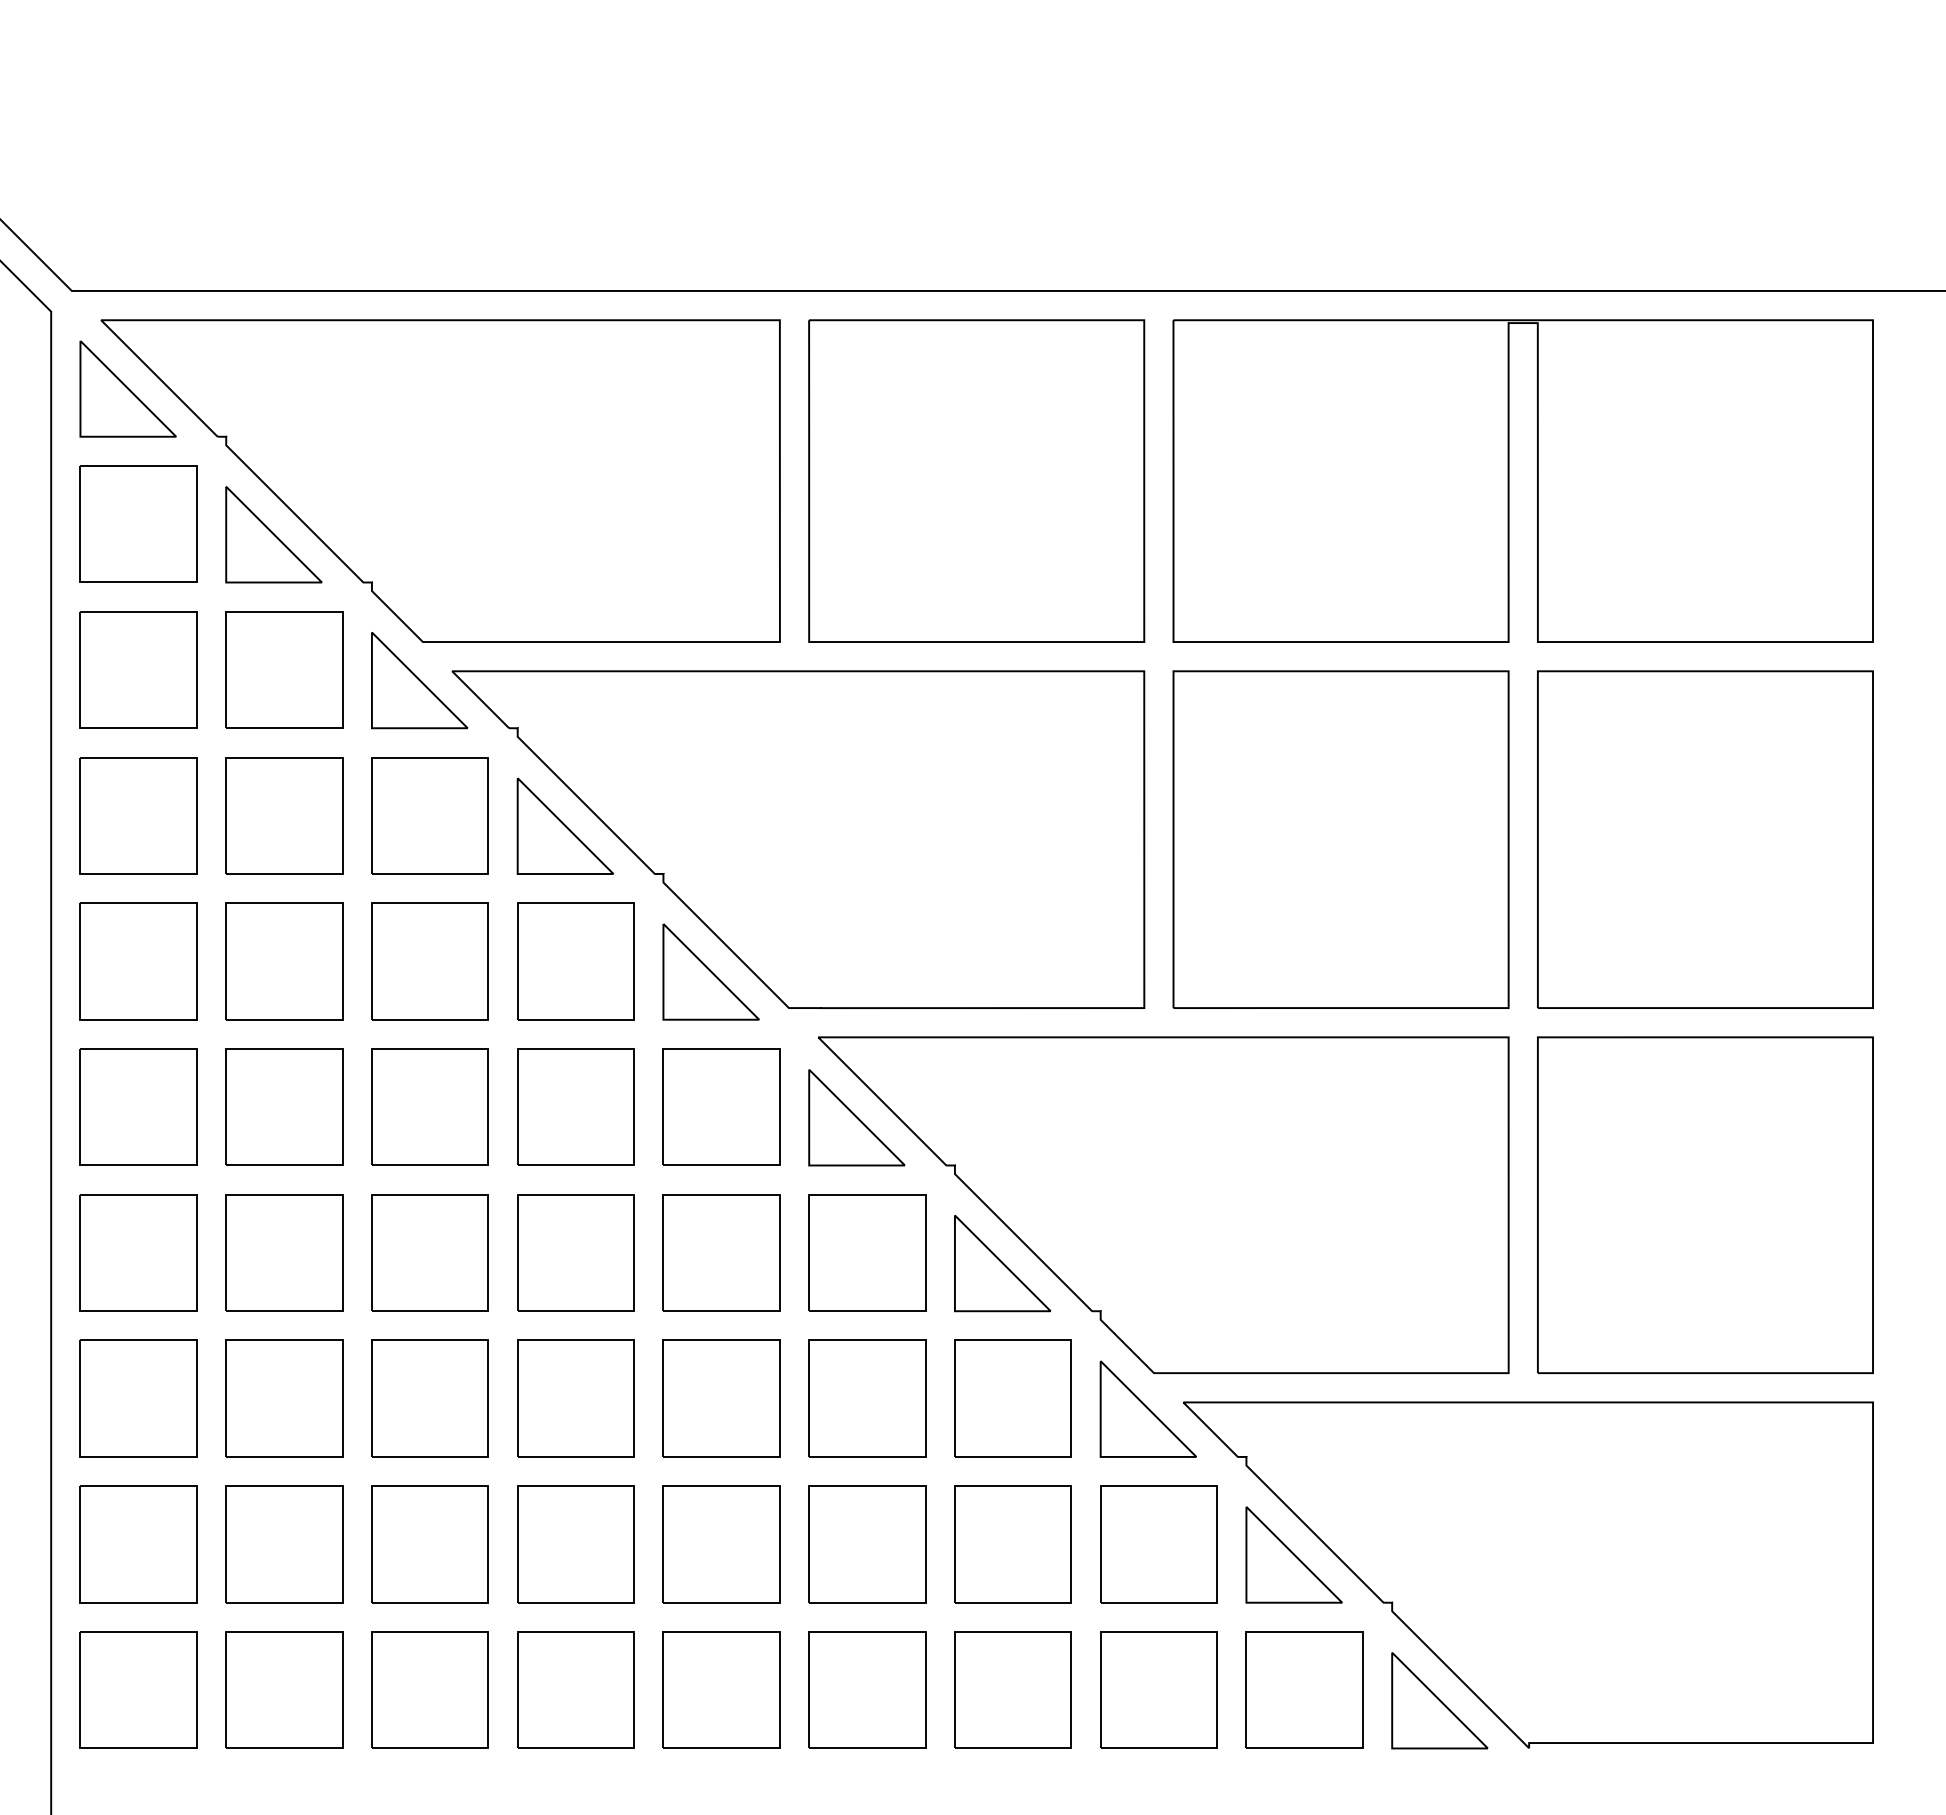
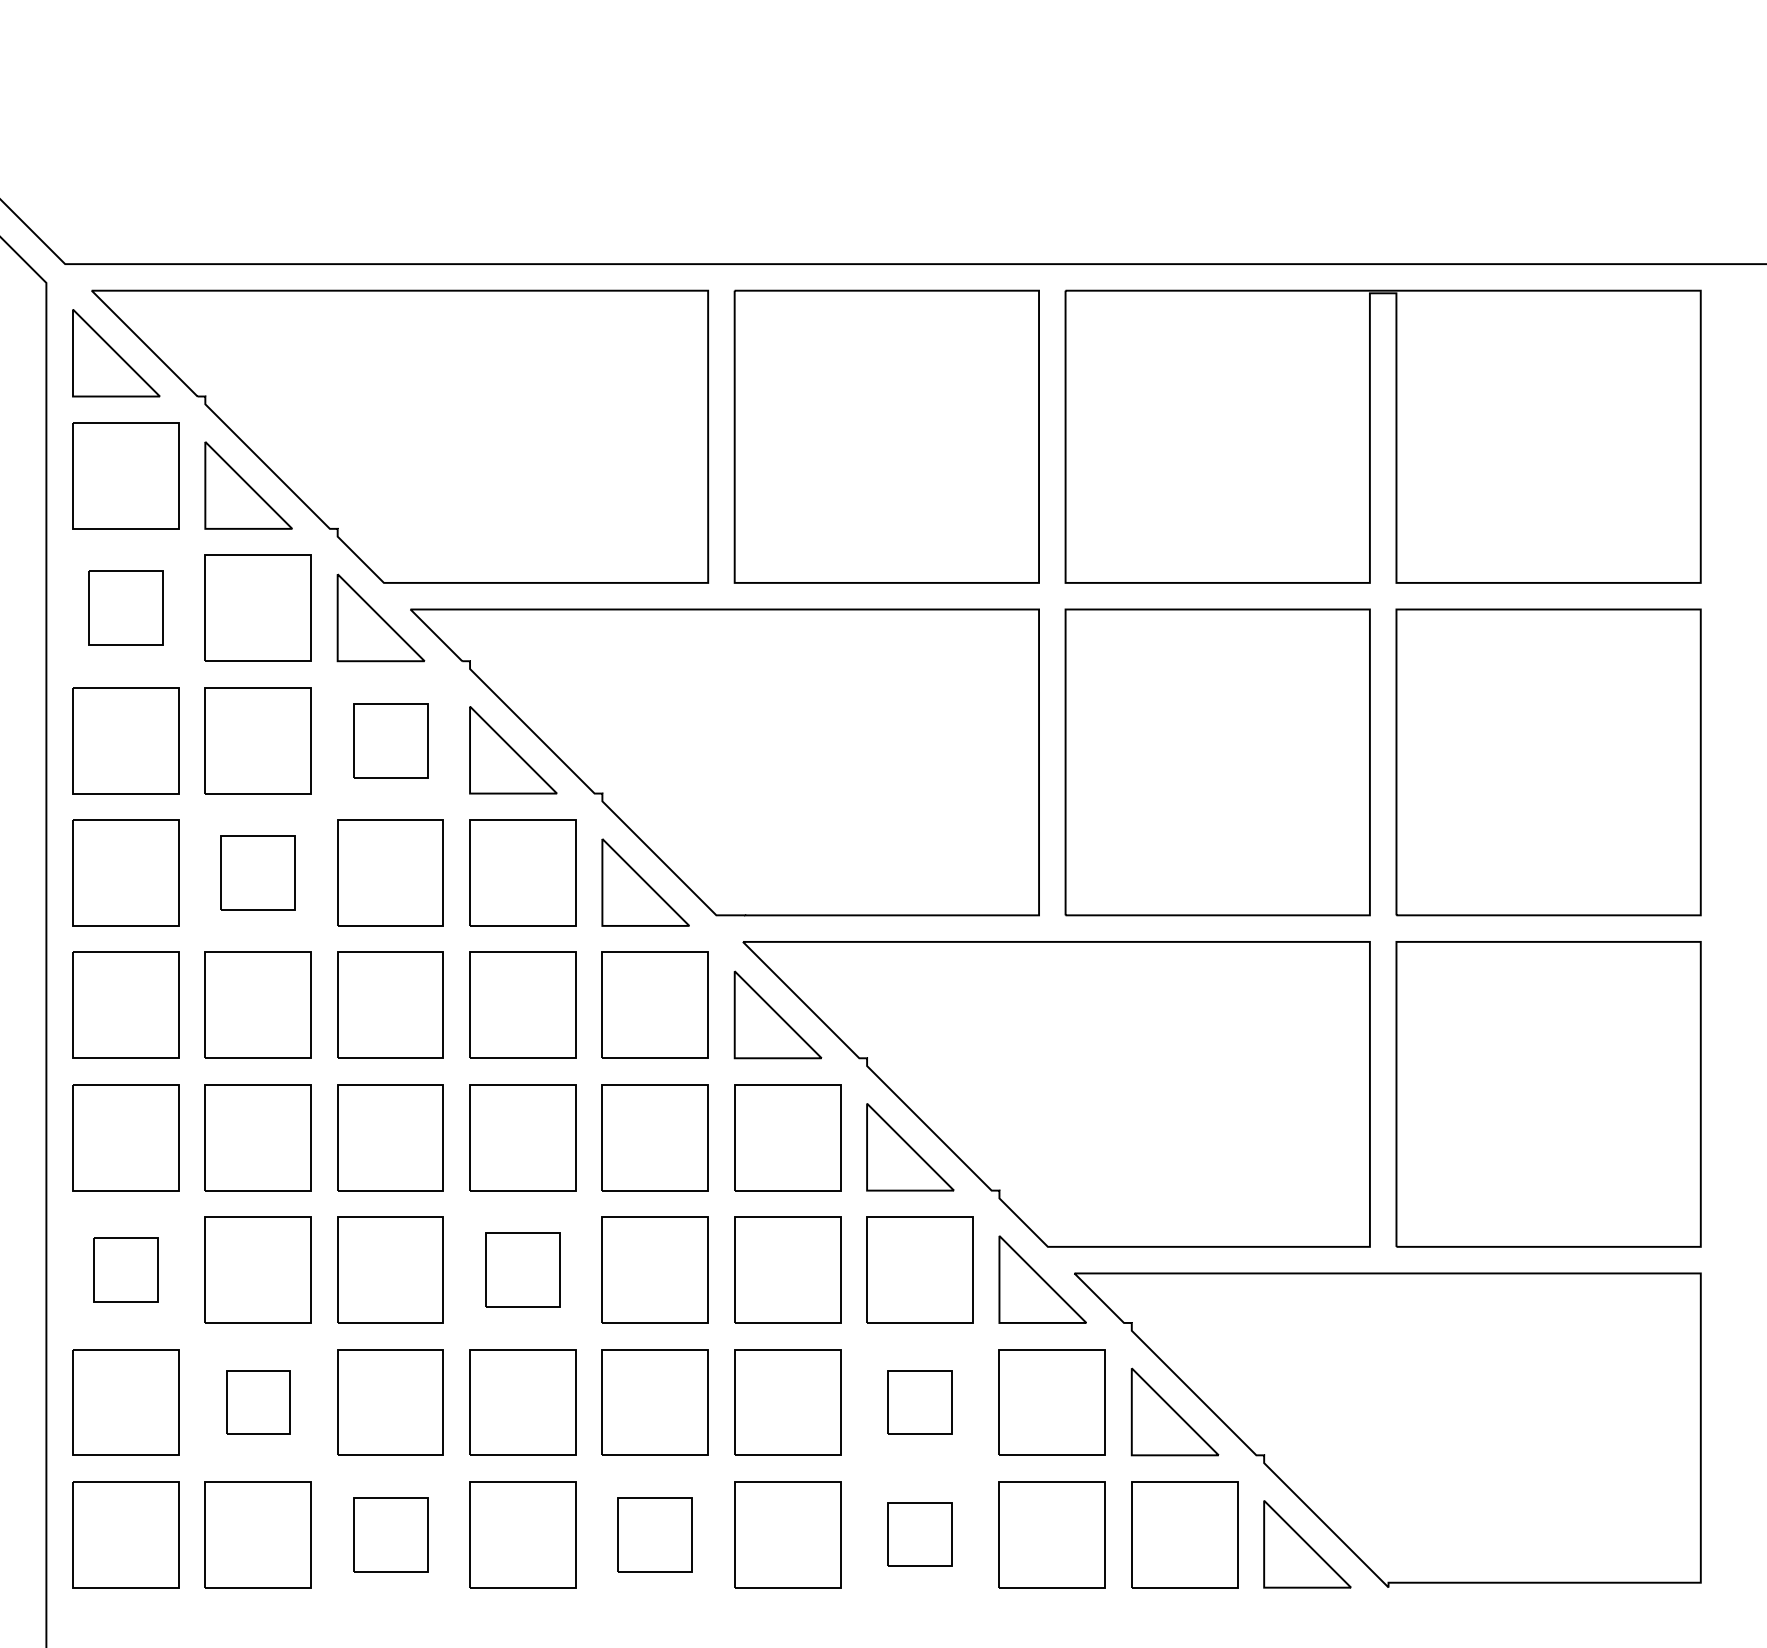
part: (138, 669) -> (125, 607), size x0.7
part: (429, 815) -> (389, 740), size x0.7
part: (284, 961) -> (258, 873), size x0.7
part: (138, 1398) -> (125, 1269), size x0.6
part: (575, 1398) -> (522, 1269), size x0.7
part: (284, 1544) -> (258, 1402), size x0.6
part: (1012, 1544) -> (919, 1402), size x0.6
part: (429, 1689) -> (389, 1534), size x0.7
part: (721, 1689) -> (655, 1534), size x0.7
part: (1012, 1689) -> (919, 1534), size x0.6

